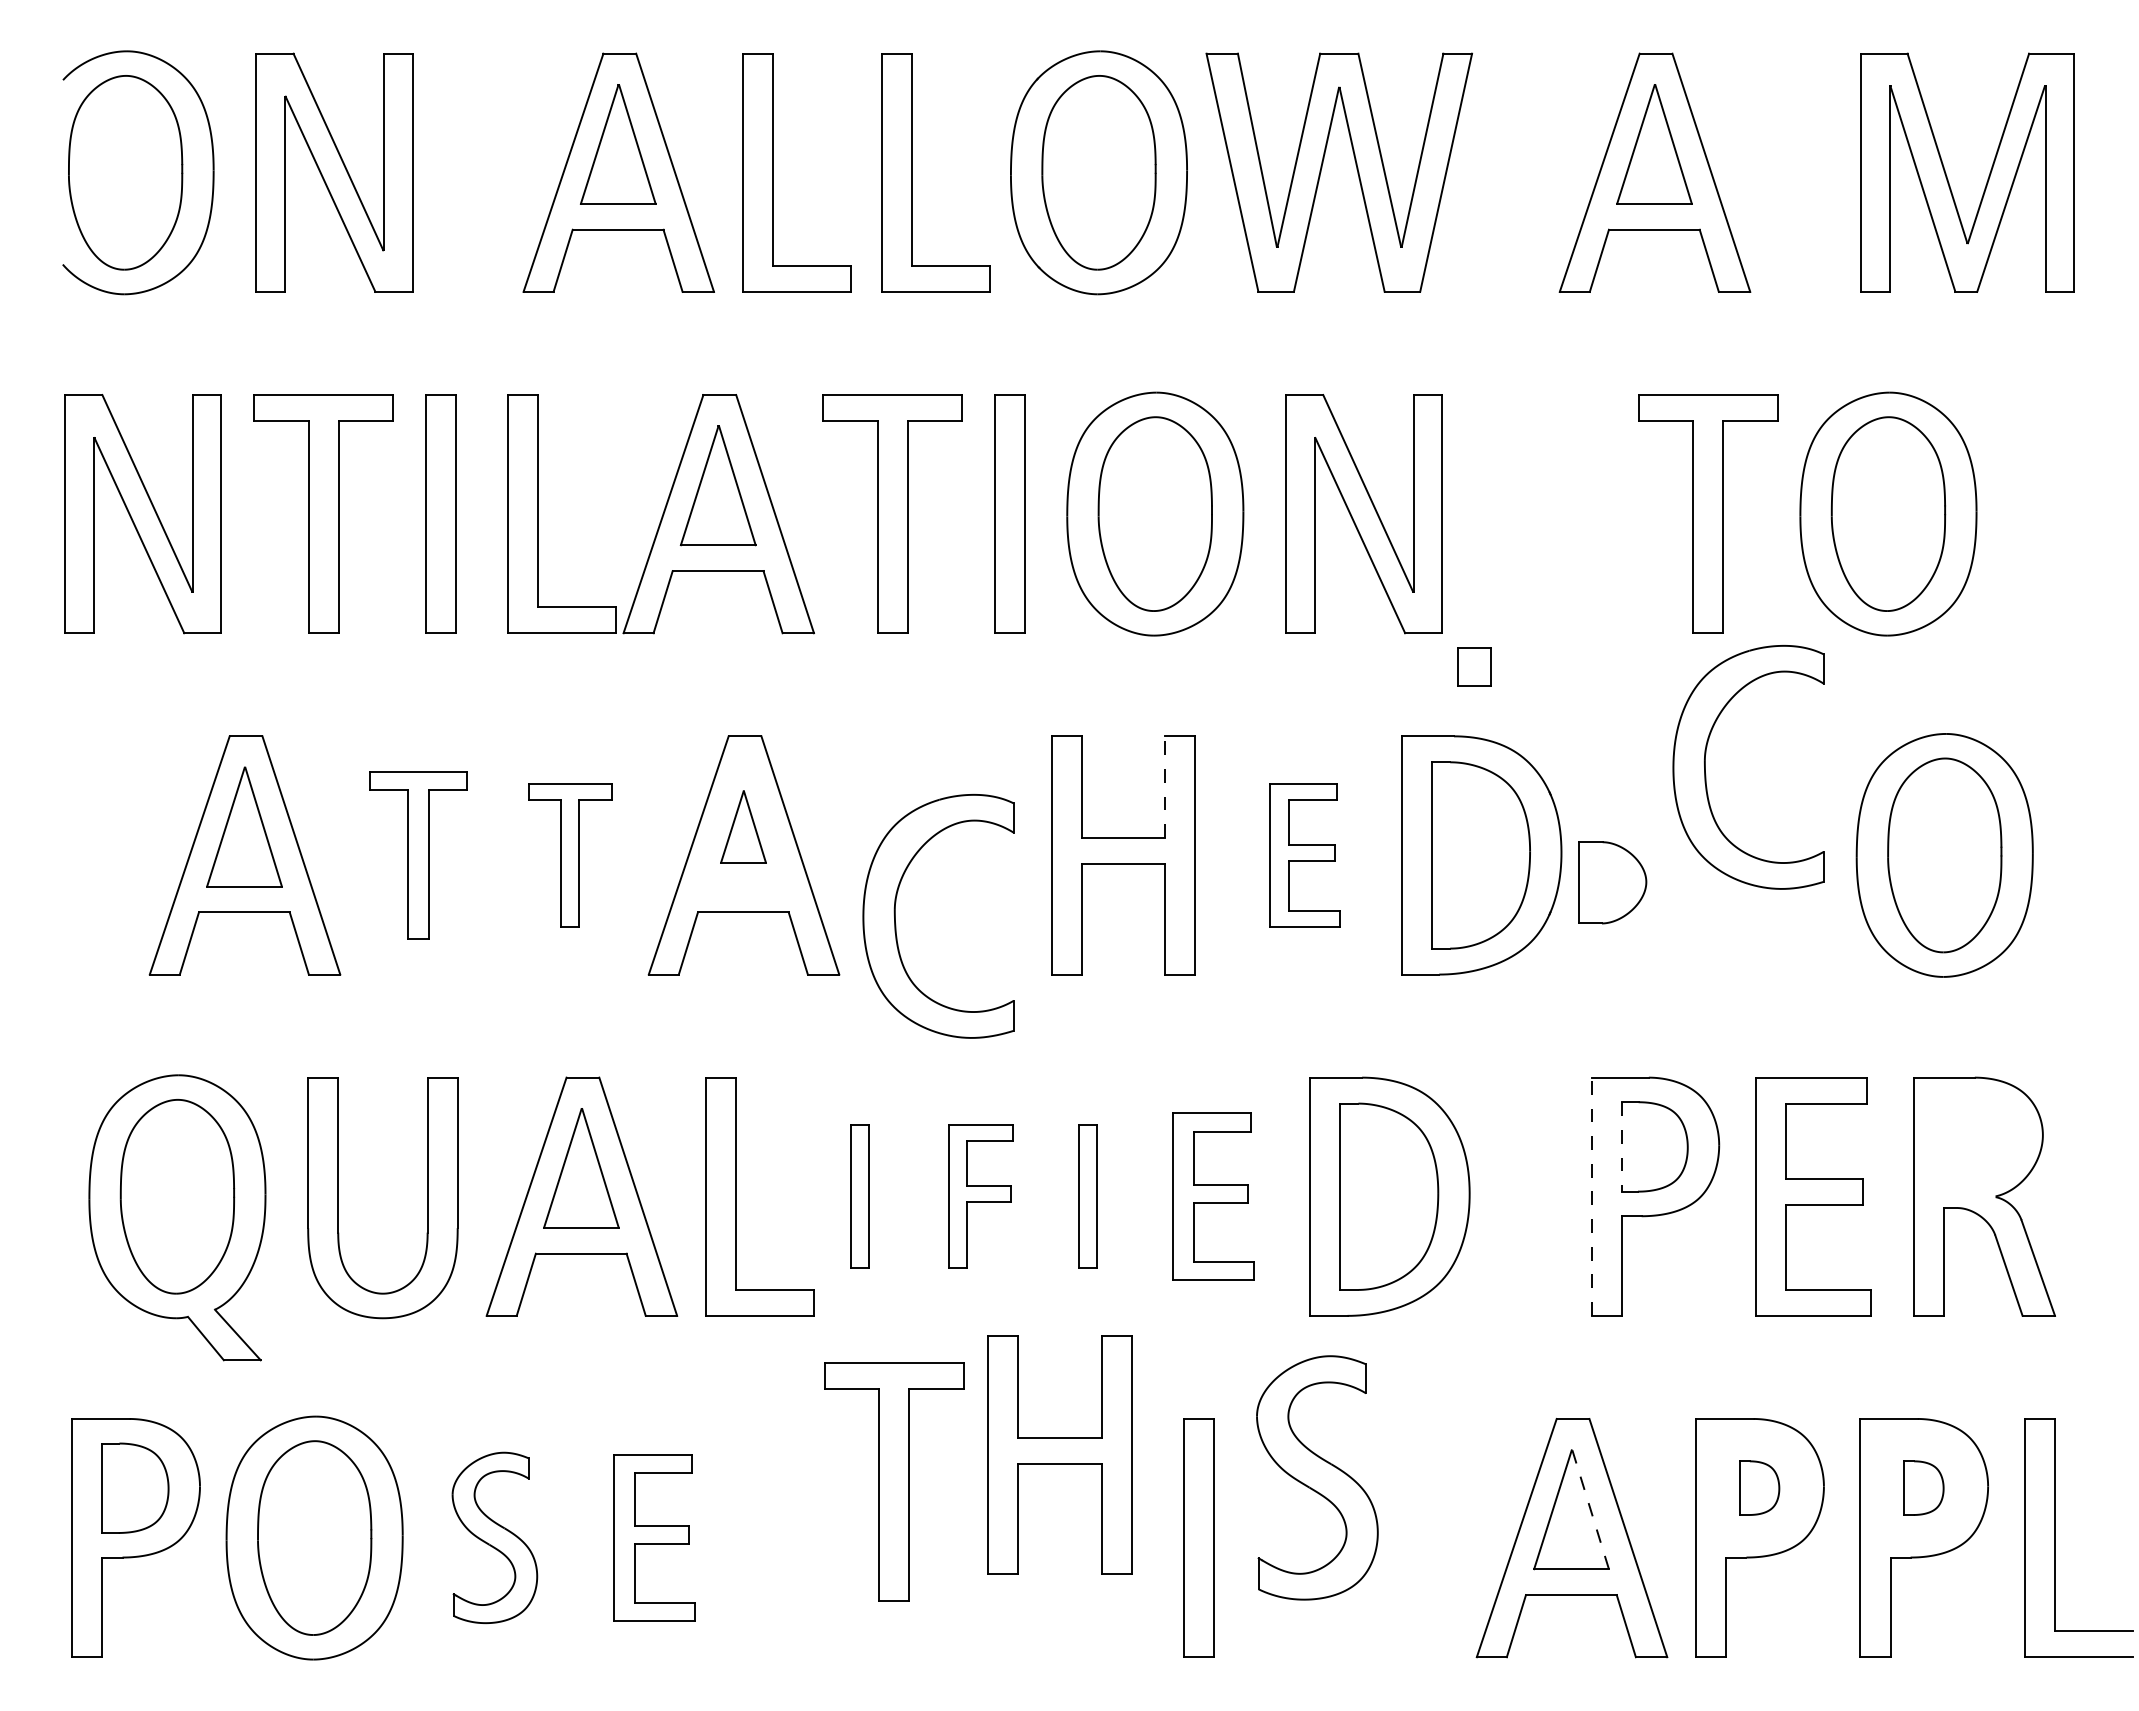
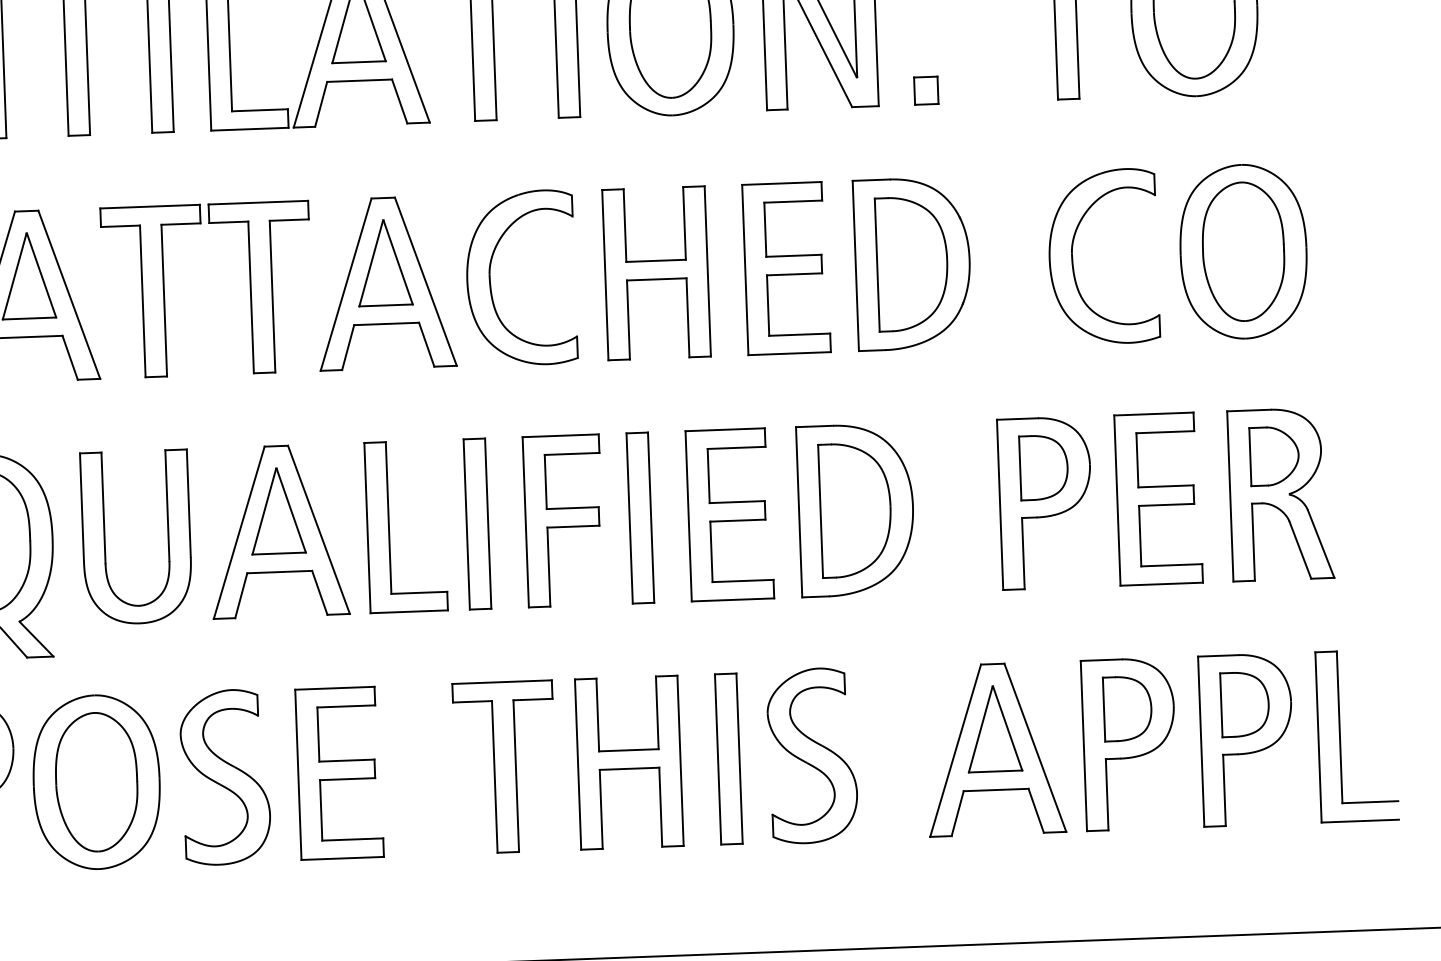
part: (1474, 666) -> (926, 90), moved
part: (1706, 774) -> (1073, 263), moved
line: (1164, 787) -> (684, 223), dashed -> solid
part: (743, 826) -> (384, 262), size x1.67
part: (418, 855) -> (153, 291), size x1.43
part: (570, 855) -> (261, 287), size x1.67
part: (1304, 855) -> (786, 268), size x1.67
part: (1612, 882) -> (1274, 456), moved
part: (896, 924) -> (491, 285), moved
line: (1621, 1146) -> (1020, 468), dashed -> solid
part: (859, 1196) -> (477, 523), size x1.67
part: (980, 1196) -> (563, 520), size x1.67
part: (1087, 1196) -> (639, 517), size x1.67
part: (1213, 1196) -> (729, 514), size x1.43
line: (1591, 1196) -> (1000, 504), dashed -> solid
part: (1059, 1454) -> (628, 762), moved
part: (1317, 1477) -> (812, 755), moved
part: (894, 1481) -> (505, 766), moved
part: (1759, 1487) -> (1127, 708), size x1.67
part: (1923, 1487) -> (1244, 703), size x1.67
line: (1590, 1509) -> (1007, 728), dashed -> solid
part: (494, 1537) -> (225, 777), size x1.43
part: (654, 1537) -> (339, 772), size x1.43

